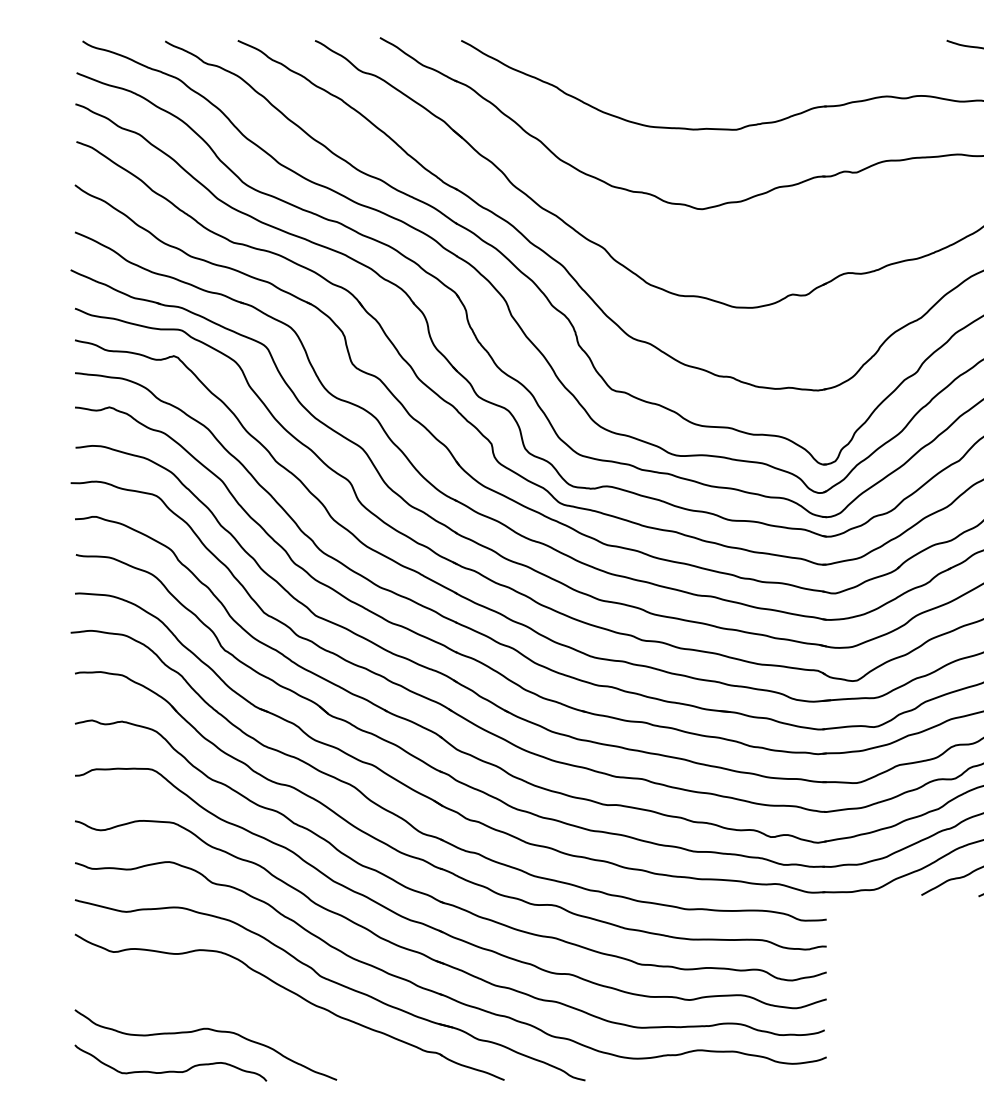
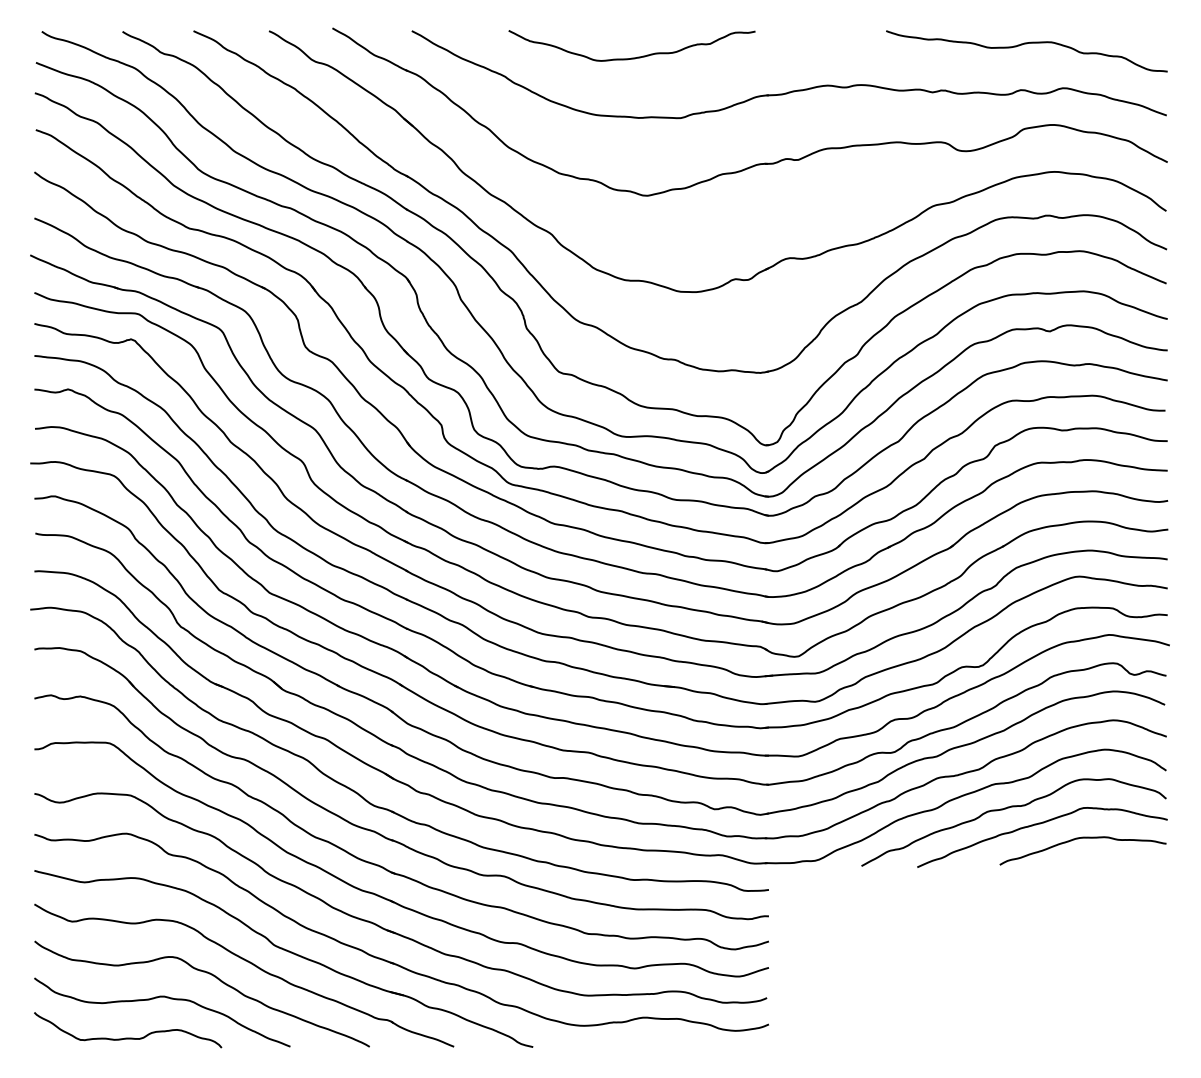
curve: (686, 67) -> (631, 57), added
curve: (256, 1007) -> (211, 975), added

